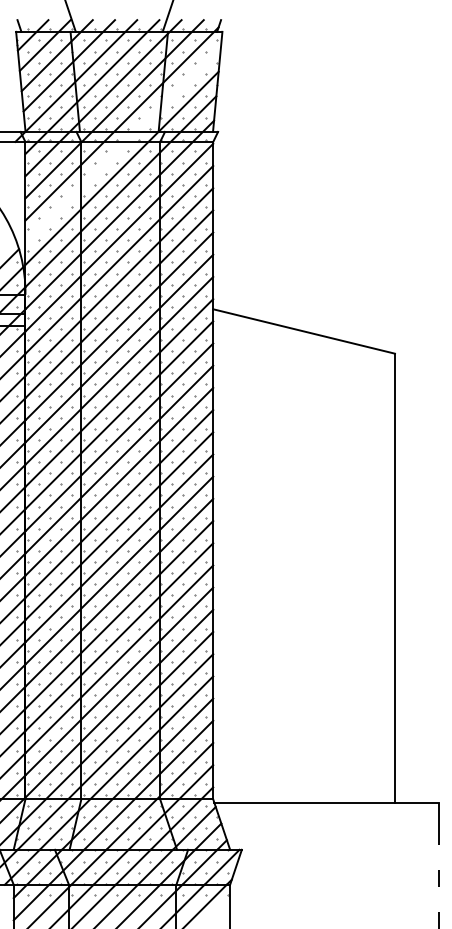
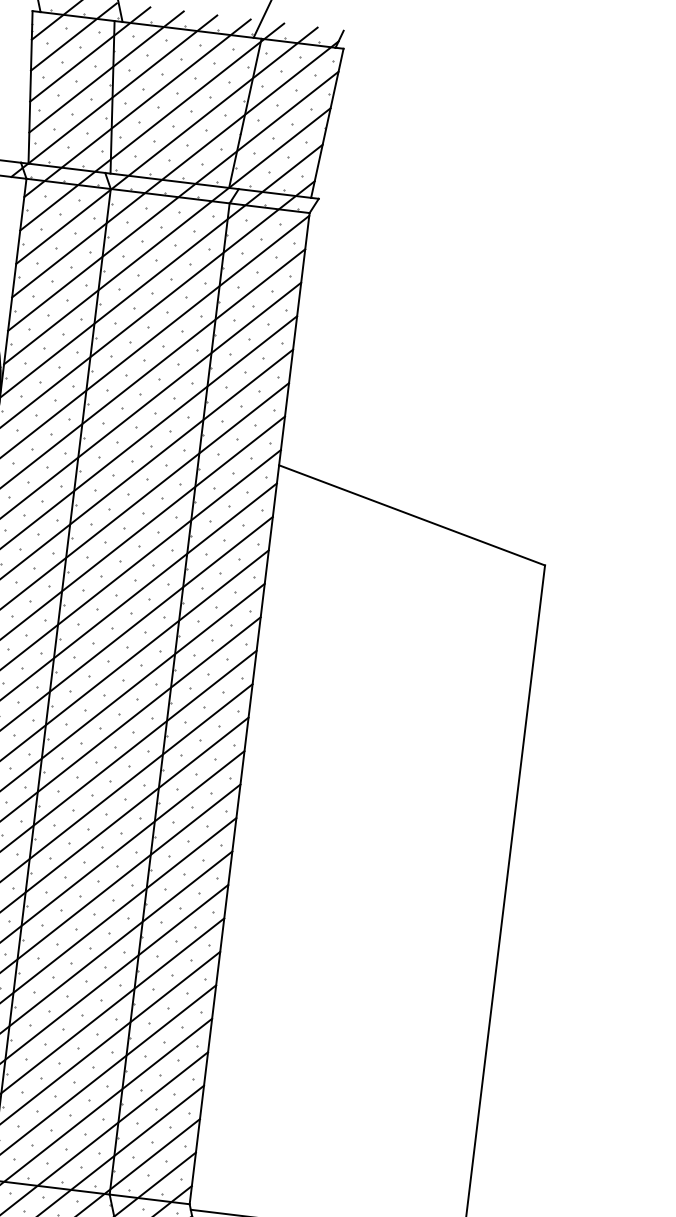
line: (122, 144) -> (172, 200), added

